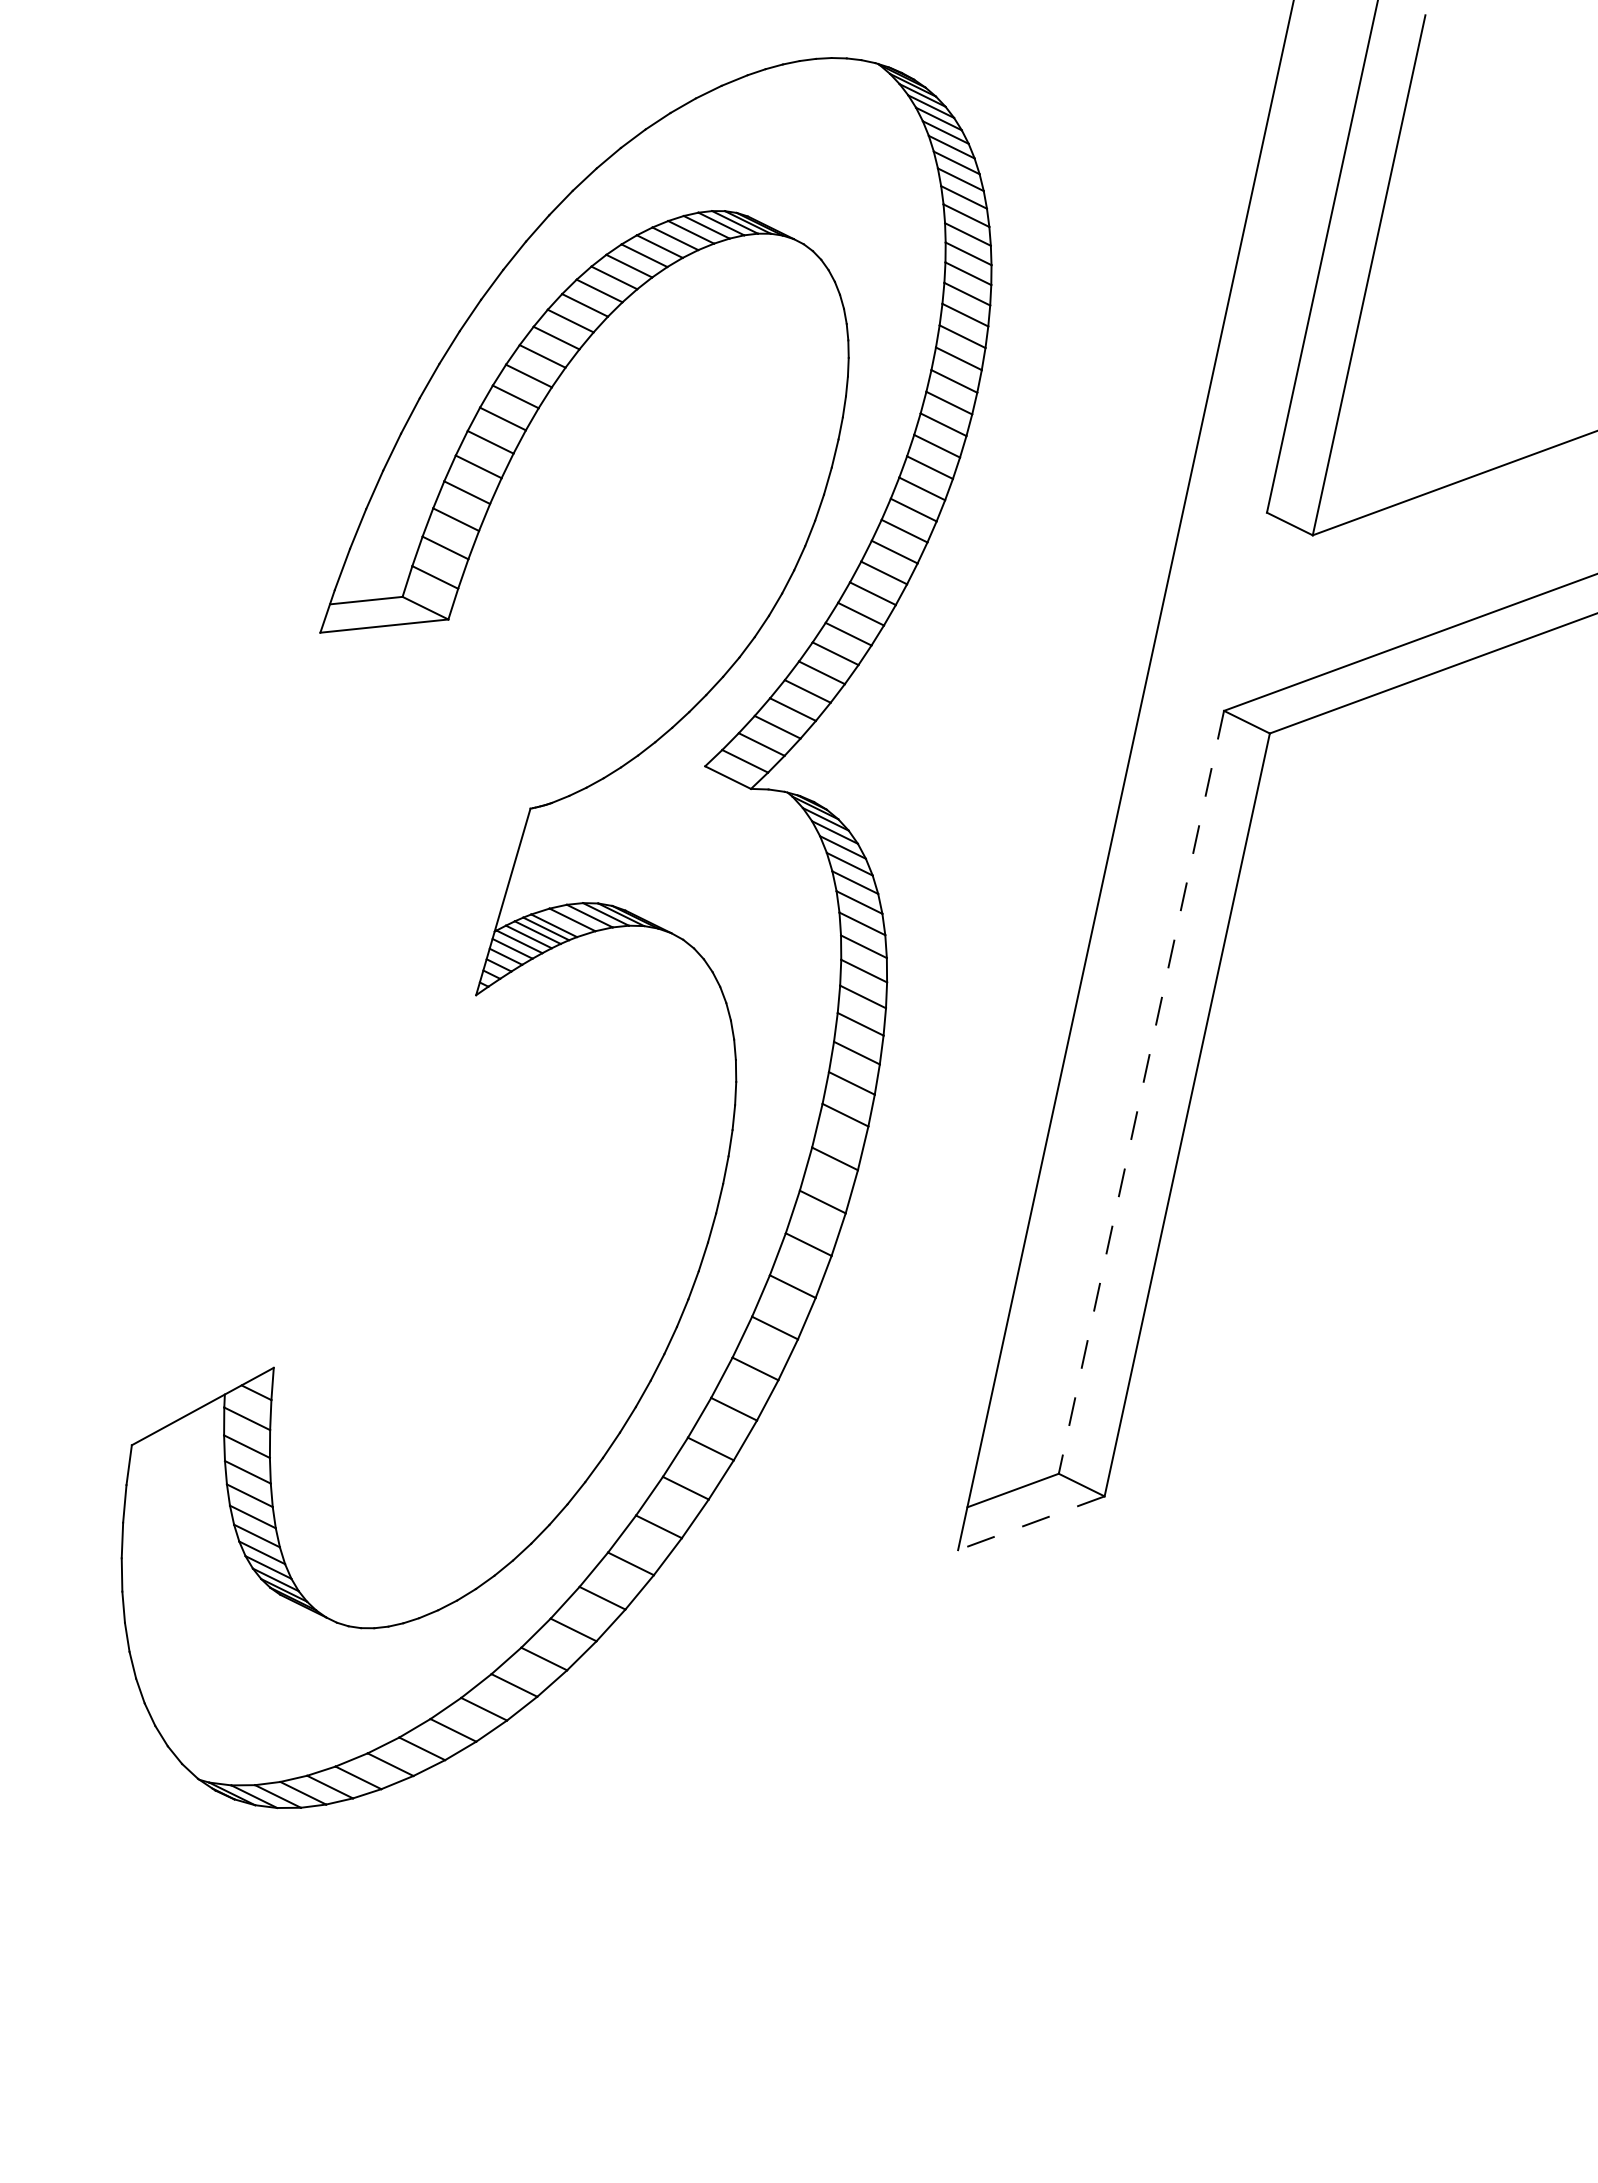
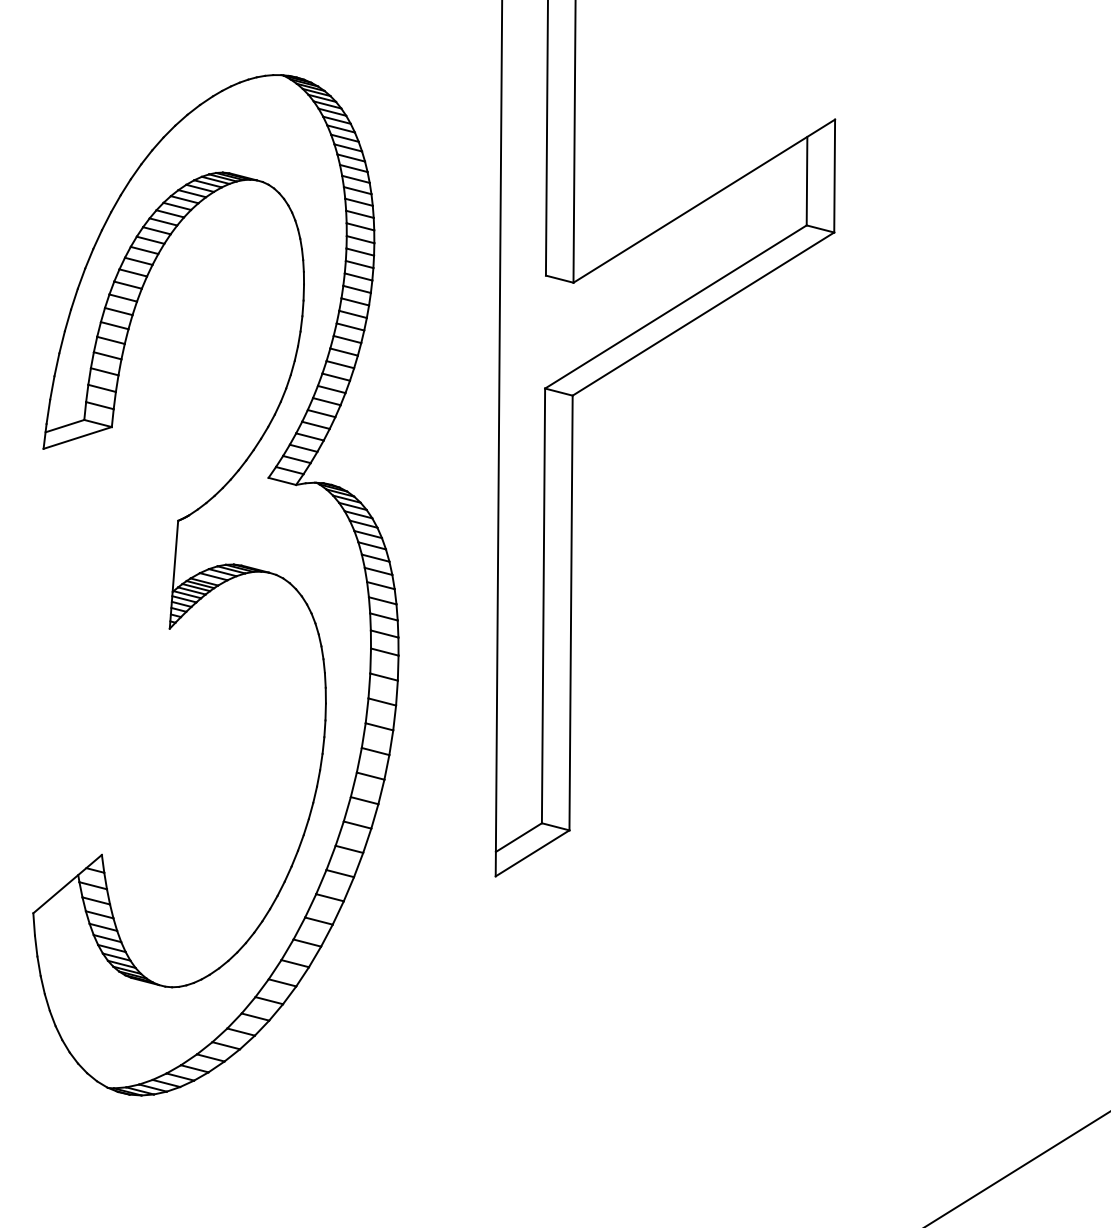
line: (1141, 1093) -> (543, 606), dashed -> solid
line: (1031, 1523) -> (532, 853), dashed -> solid

